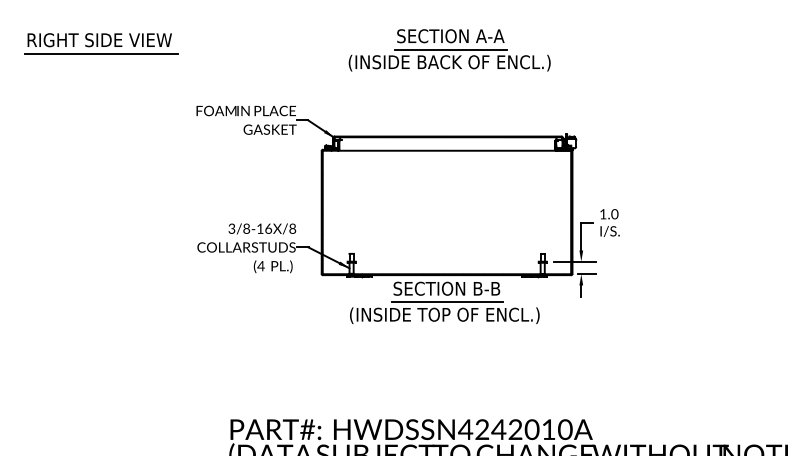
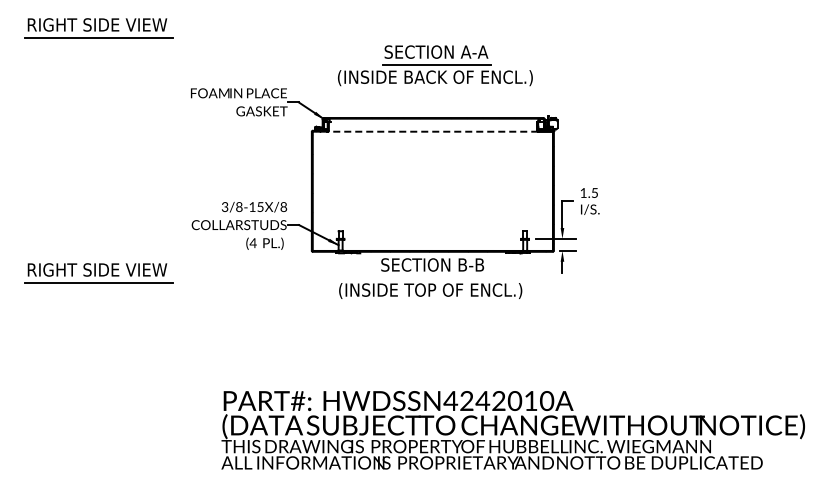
part: (449, 50) -> (435, 65), moved
line: (446, 150) -> (432, 131), solid -> dashed
text: (614, 213) -> (594, 192), 1.0 -> 1.5
text: (268, 228) -> (260, 206), 3/8-16 -> 3/8-15
part: (100, 297) -> (98, 273), added
line: (446, 302) -> (432, 278), removed

